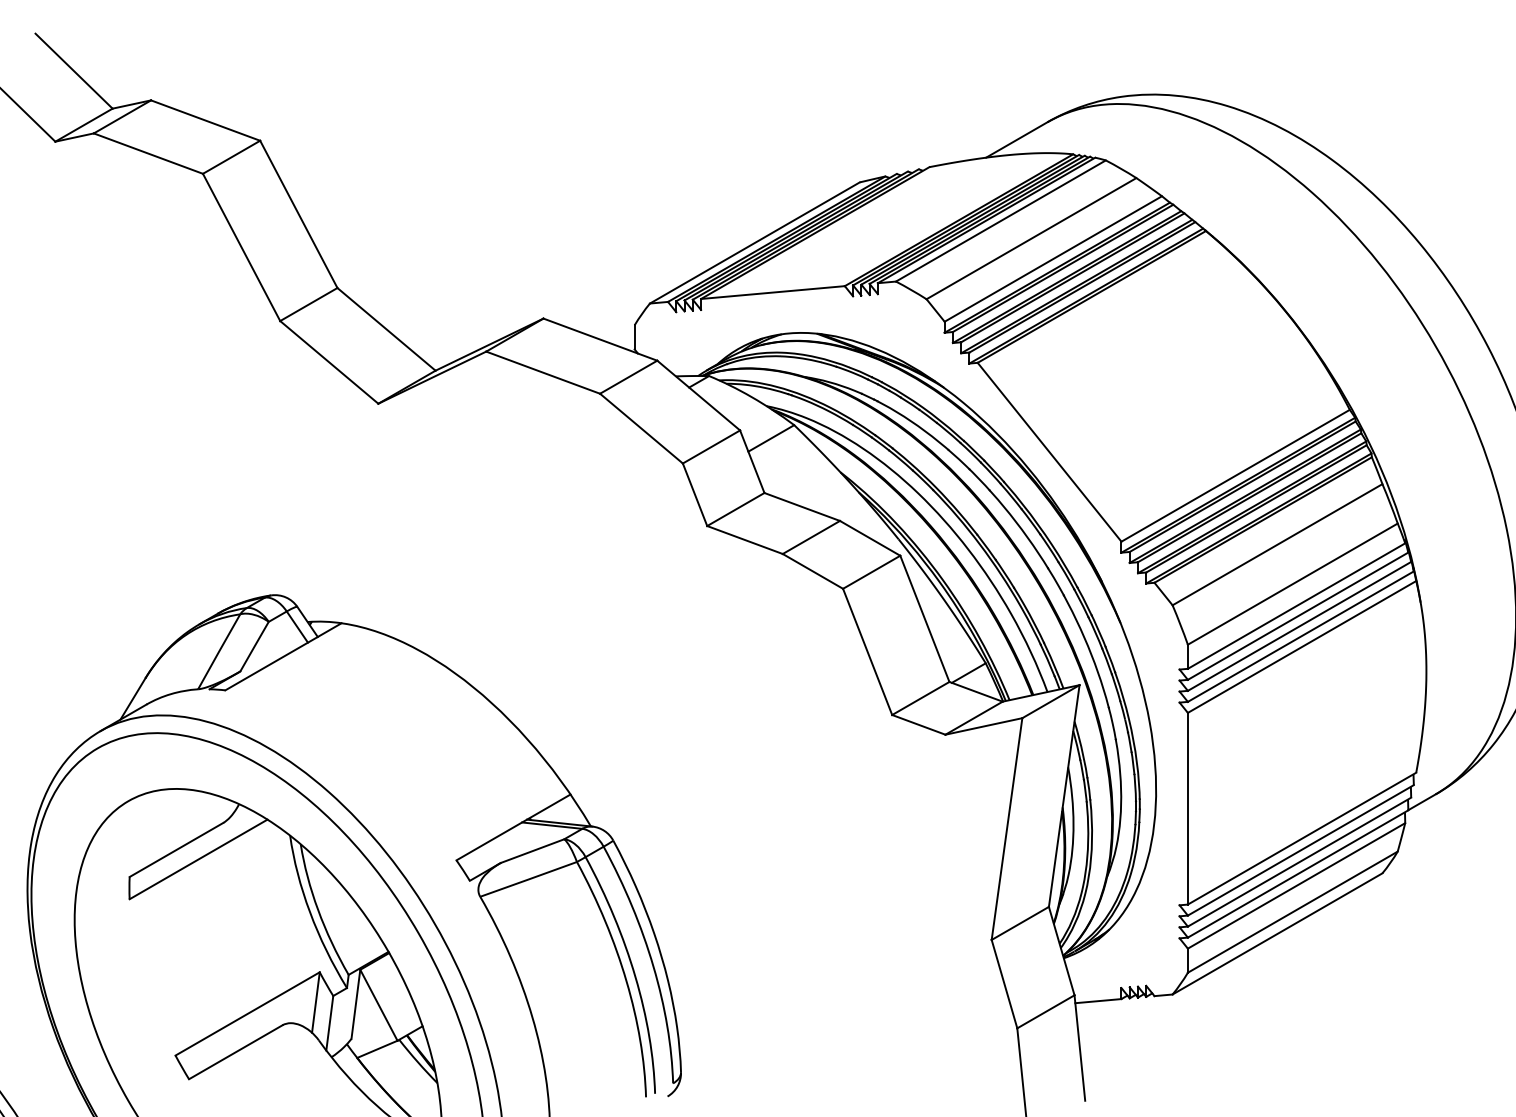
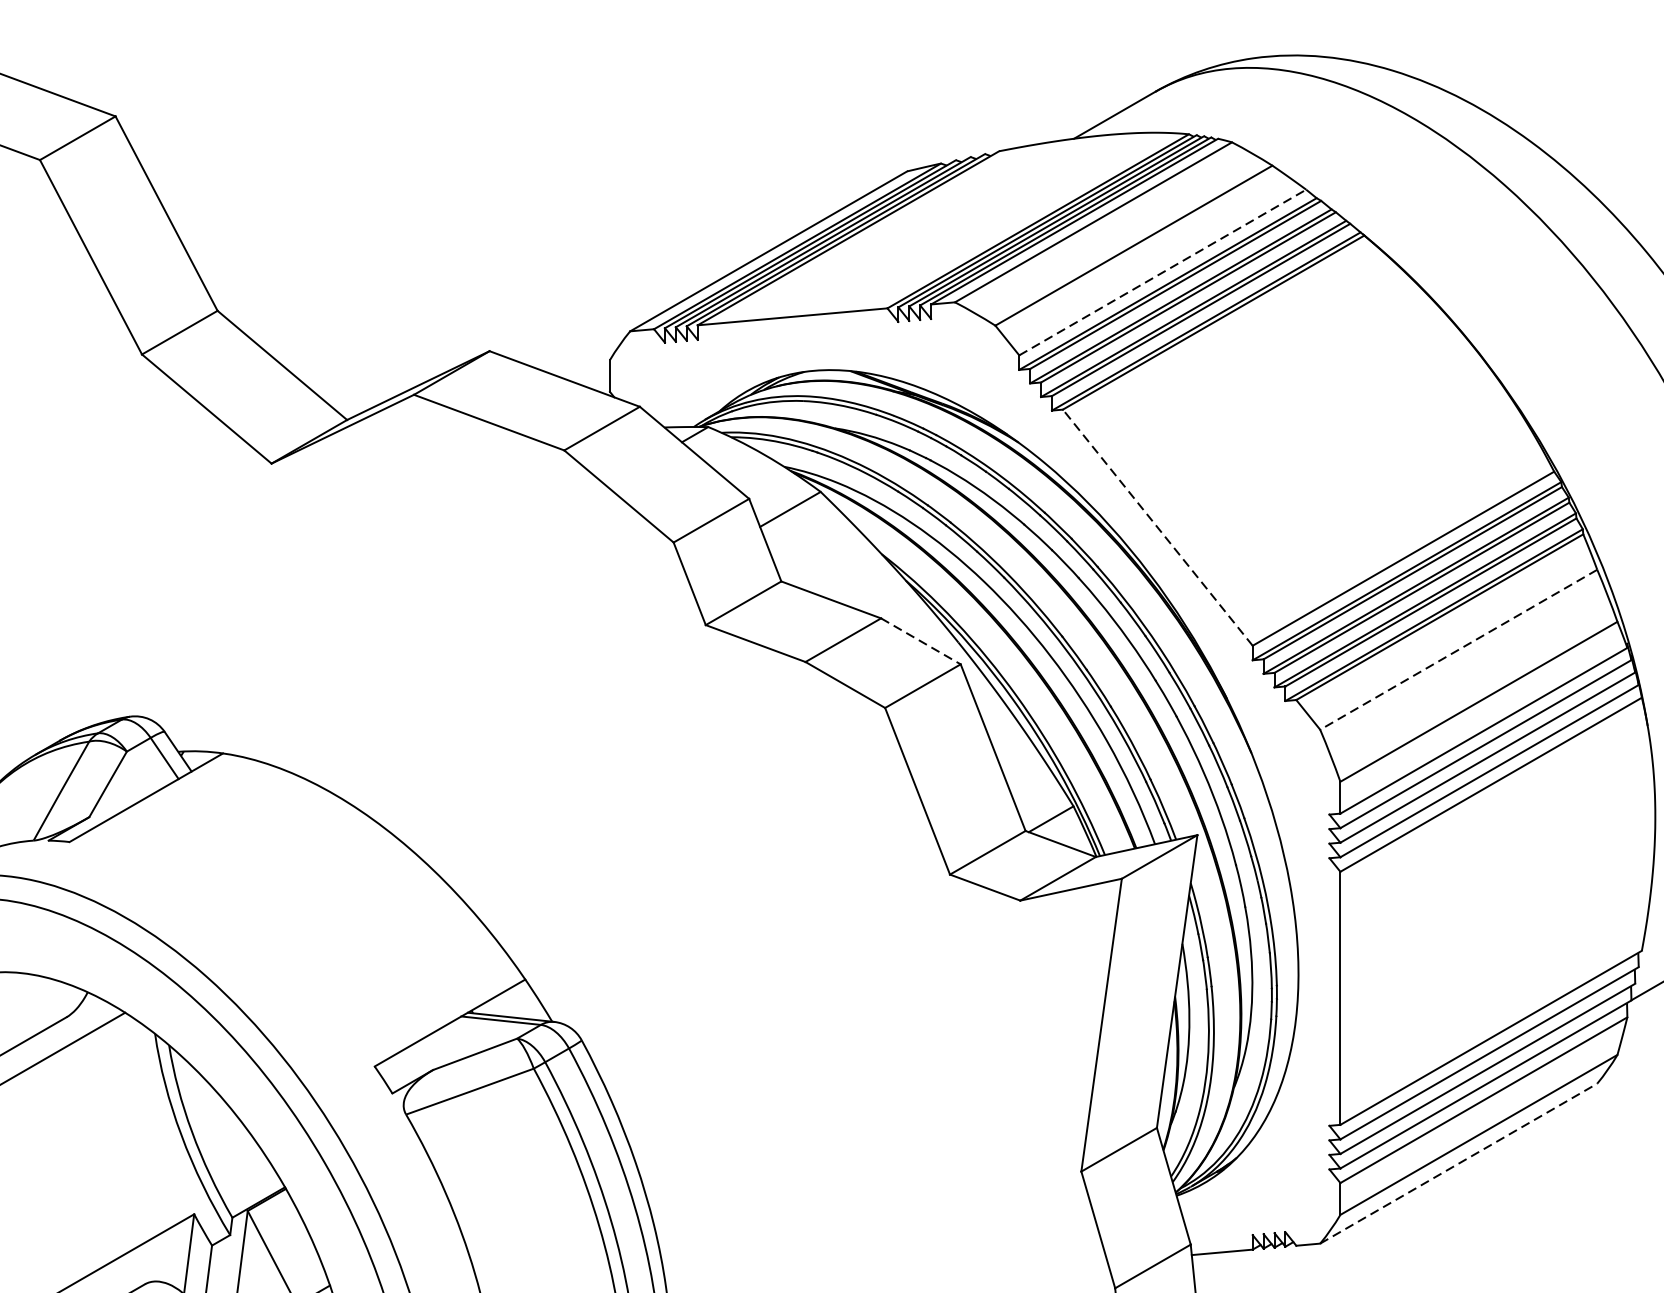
line: (1053, 258) -> (1162, 271), solid -> dashed
line: (1049, 452) -> (1157, 528), solid -> dashed
line: (870, 538) -> (921, 641), solid -> dashed
line: (1277, 544) -> (1458, 649), solid -> dashed
line: (1277, 933) -> (1458, 1163), solid -> dashed

